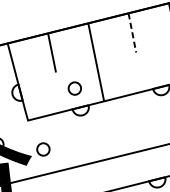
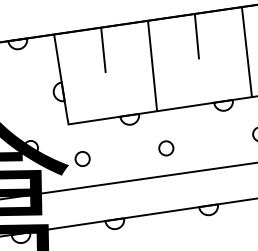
line: (131, 32) -> (196, 36), dashed -> solid
circle: (75, 88) -> (166, 148), moved

